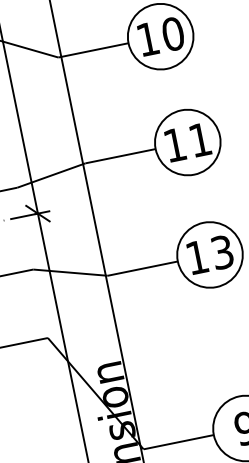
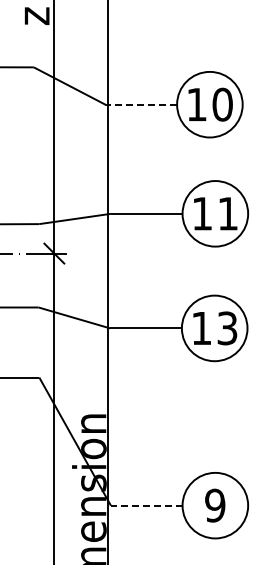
line: (93, 50) -> (141, 104), solid -> dashed
line: (178, 442) -> (146, 505), solid -> dashed

